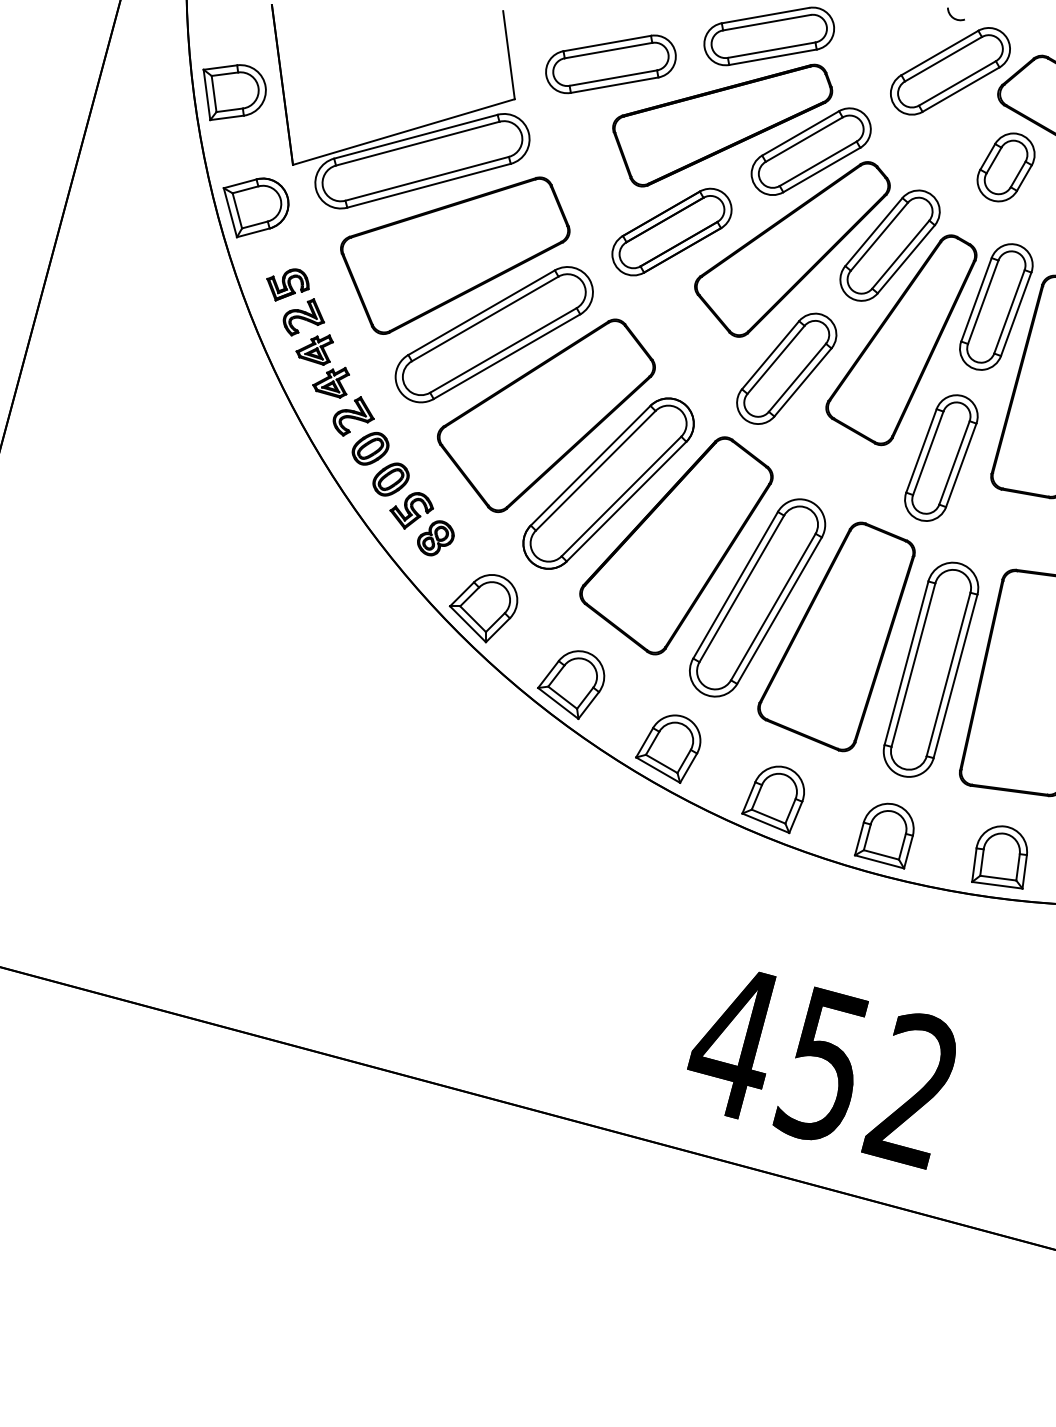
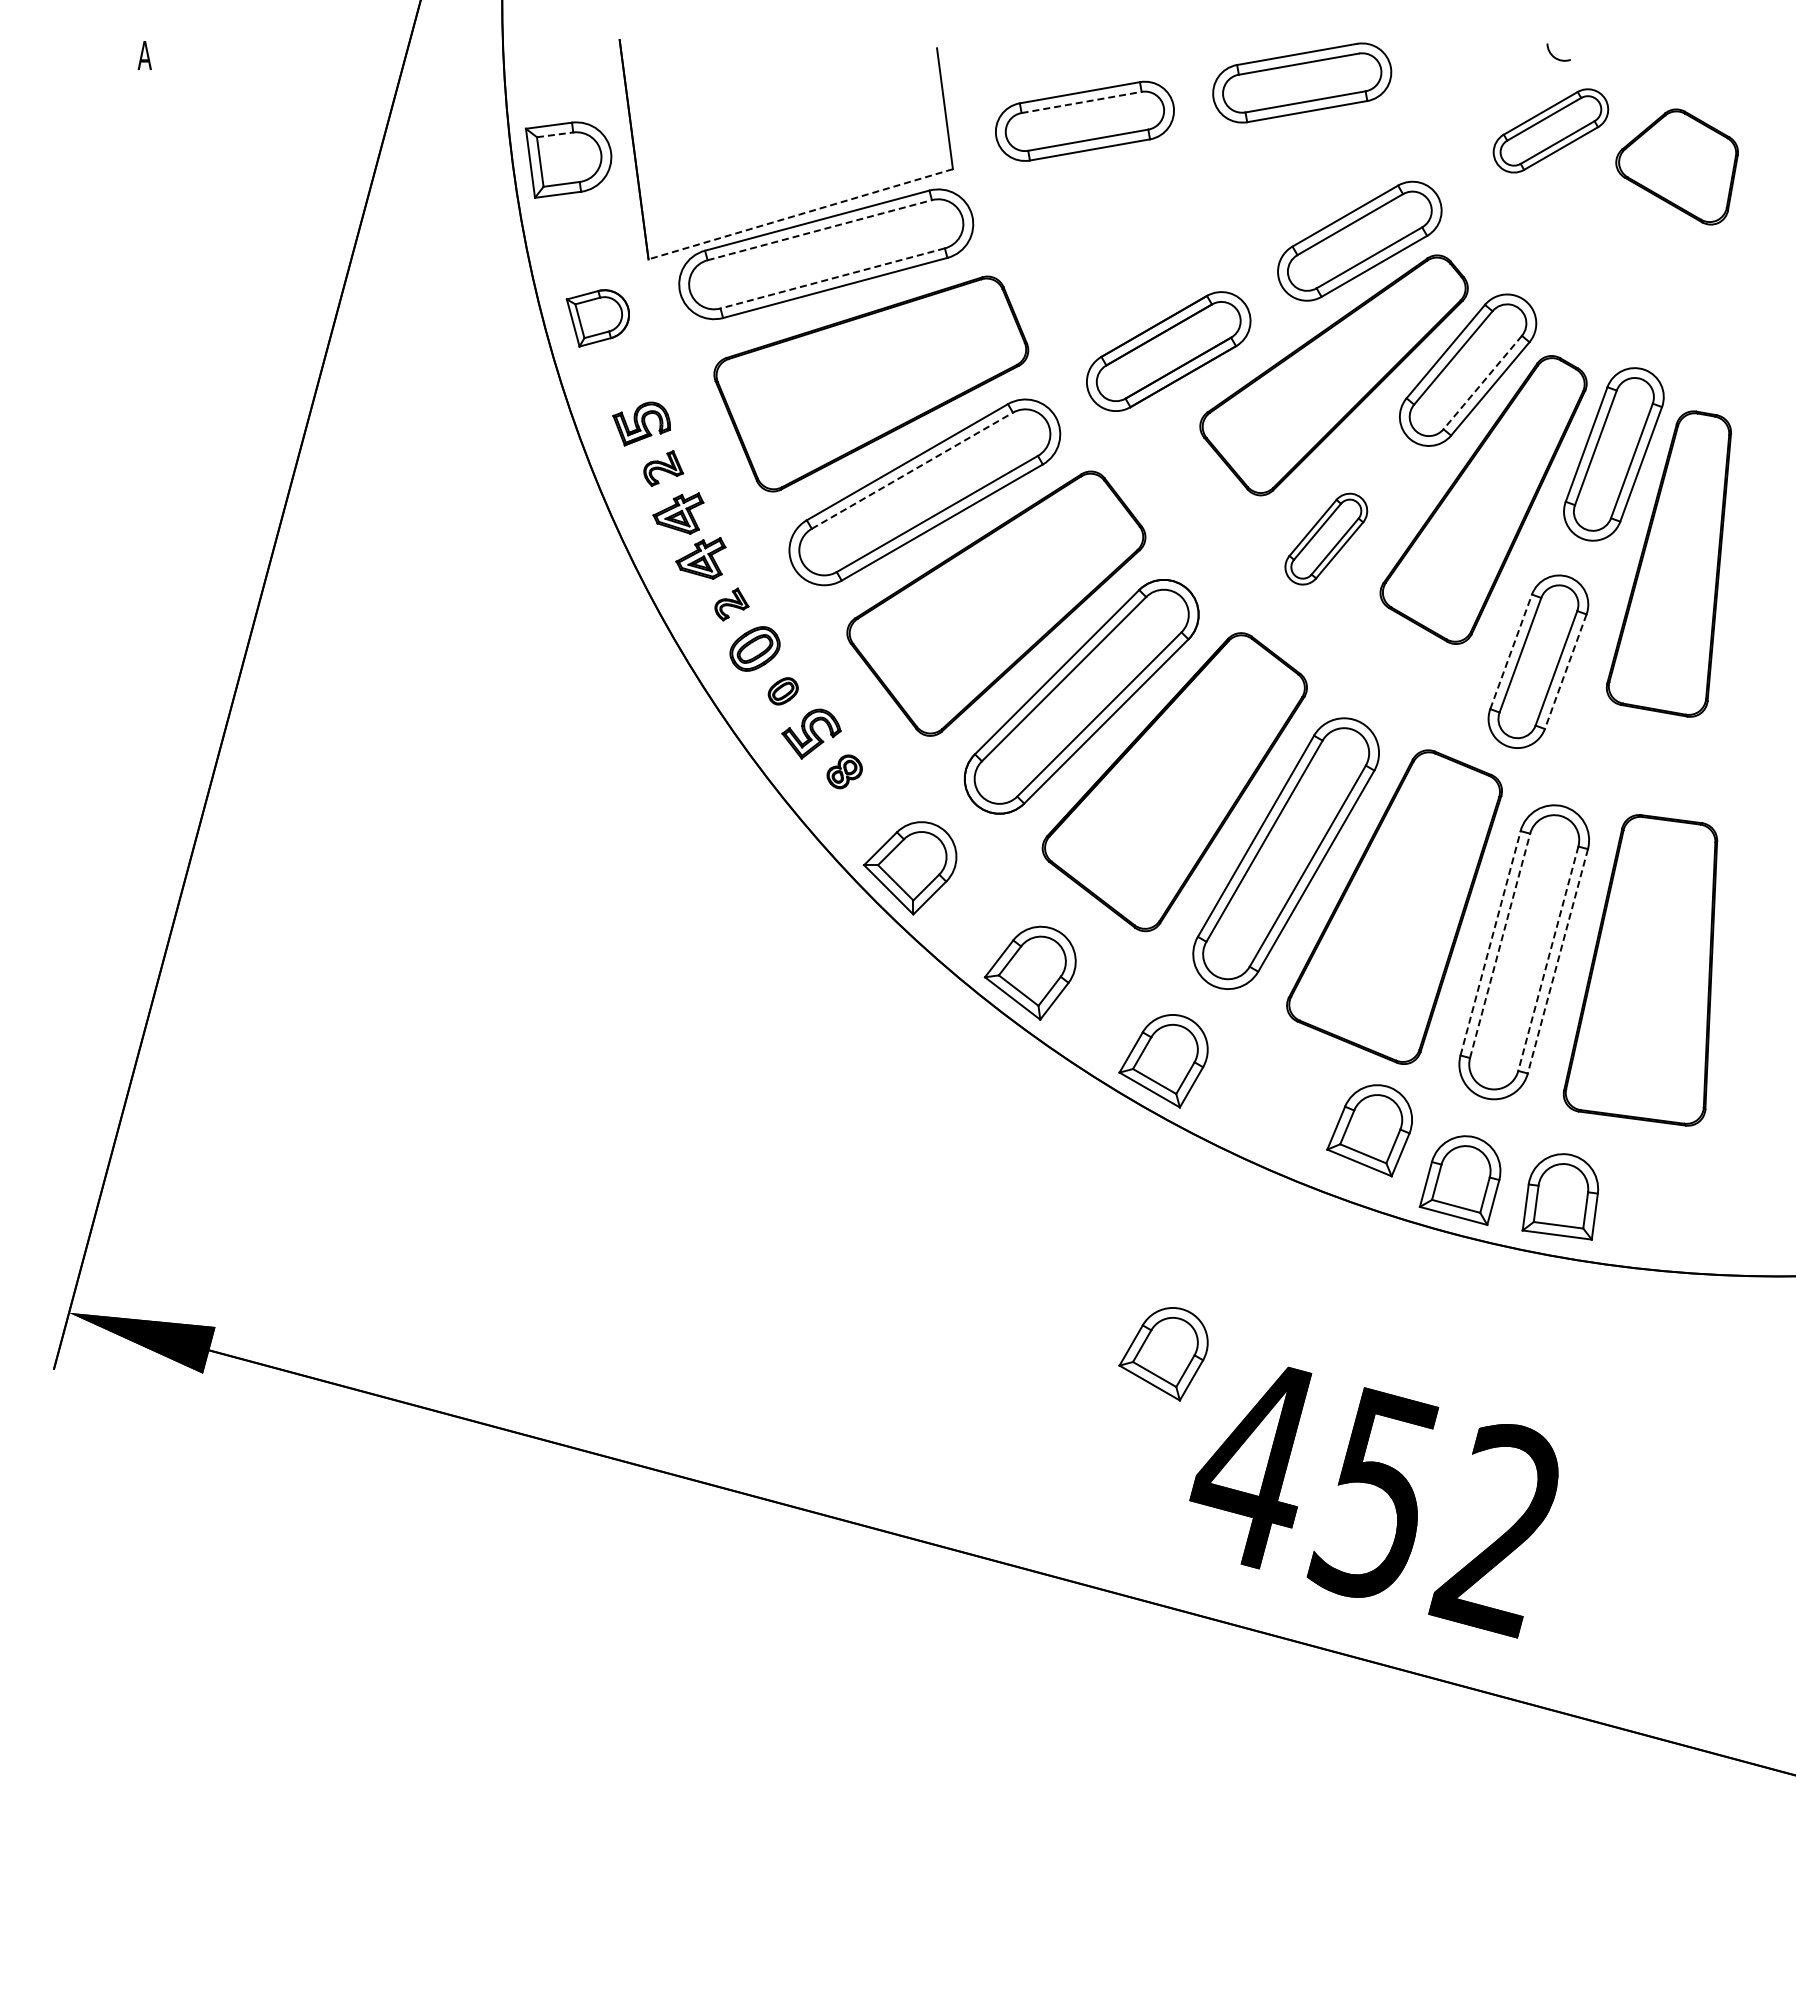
line: (608, 50) -> (1081, 102), solid -> dashed
part: (950, 71) -> (1550, 130), size x0.7
line: (225, 73) -> (555, 134), solid -> dashed
part: (722, 124) -> (1238, 204), removed
line: (403, 132) -> (800, 214), solid -> dashed
line: (418, 143) -> (820, 230), solid -> dashed
part: (1006, 167) -> (1627, 262), removed
line: (427, 178) -> (832, 278), solid -> dashed
part: (255, 208) -> (597, 318), size x0.7
line: (900, 254) -> (1482, 382), solid -> dashed
part: (303, 317) -> (663, 468), size x0.7
line: (485, 318) -> (912, 470), solid -> dashed
part: (786, 368) -> (1326, 538), size x0.6
part: (353, 416) -> (731, 604), size x0.6
line: (921, 450) -> (1511, 651), solid -> dashed
line: (961, 465) -> (1565, 671), solid -> dashed
part: (391, 479) -> (783, 691), size x0.6
part: (435, 538) -> (844, 771), size x0.7
line: (906, 662) -> (1490, 942), solid -> dashed
line: (913, 664) -> (1500, 945), solid -> dashed
line: (948, 675) -> (1548, 959), solid -> dashed
line: (955, 676) -> (1557, 961), solid -> dashed
part: (773, 799) -> (1369, 1130), moved
part: (999, 857) -> (1560, 1196), moved
part: (668, 962) -> (1163, 1354), added

